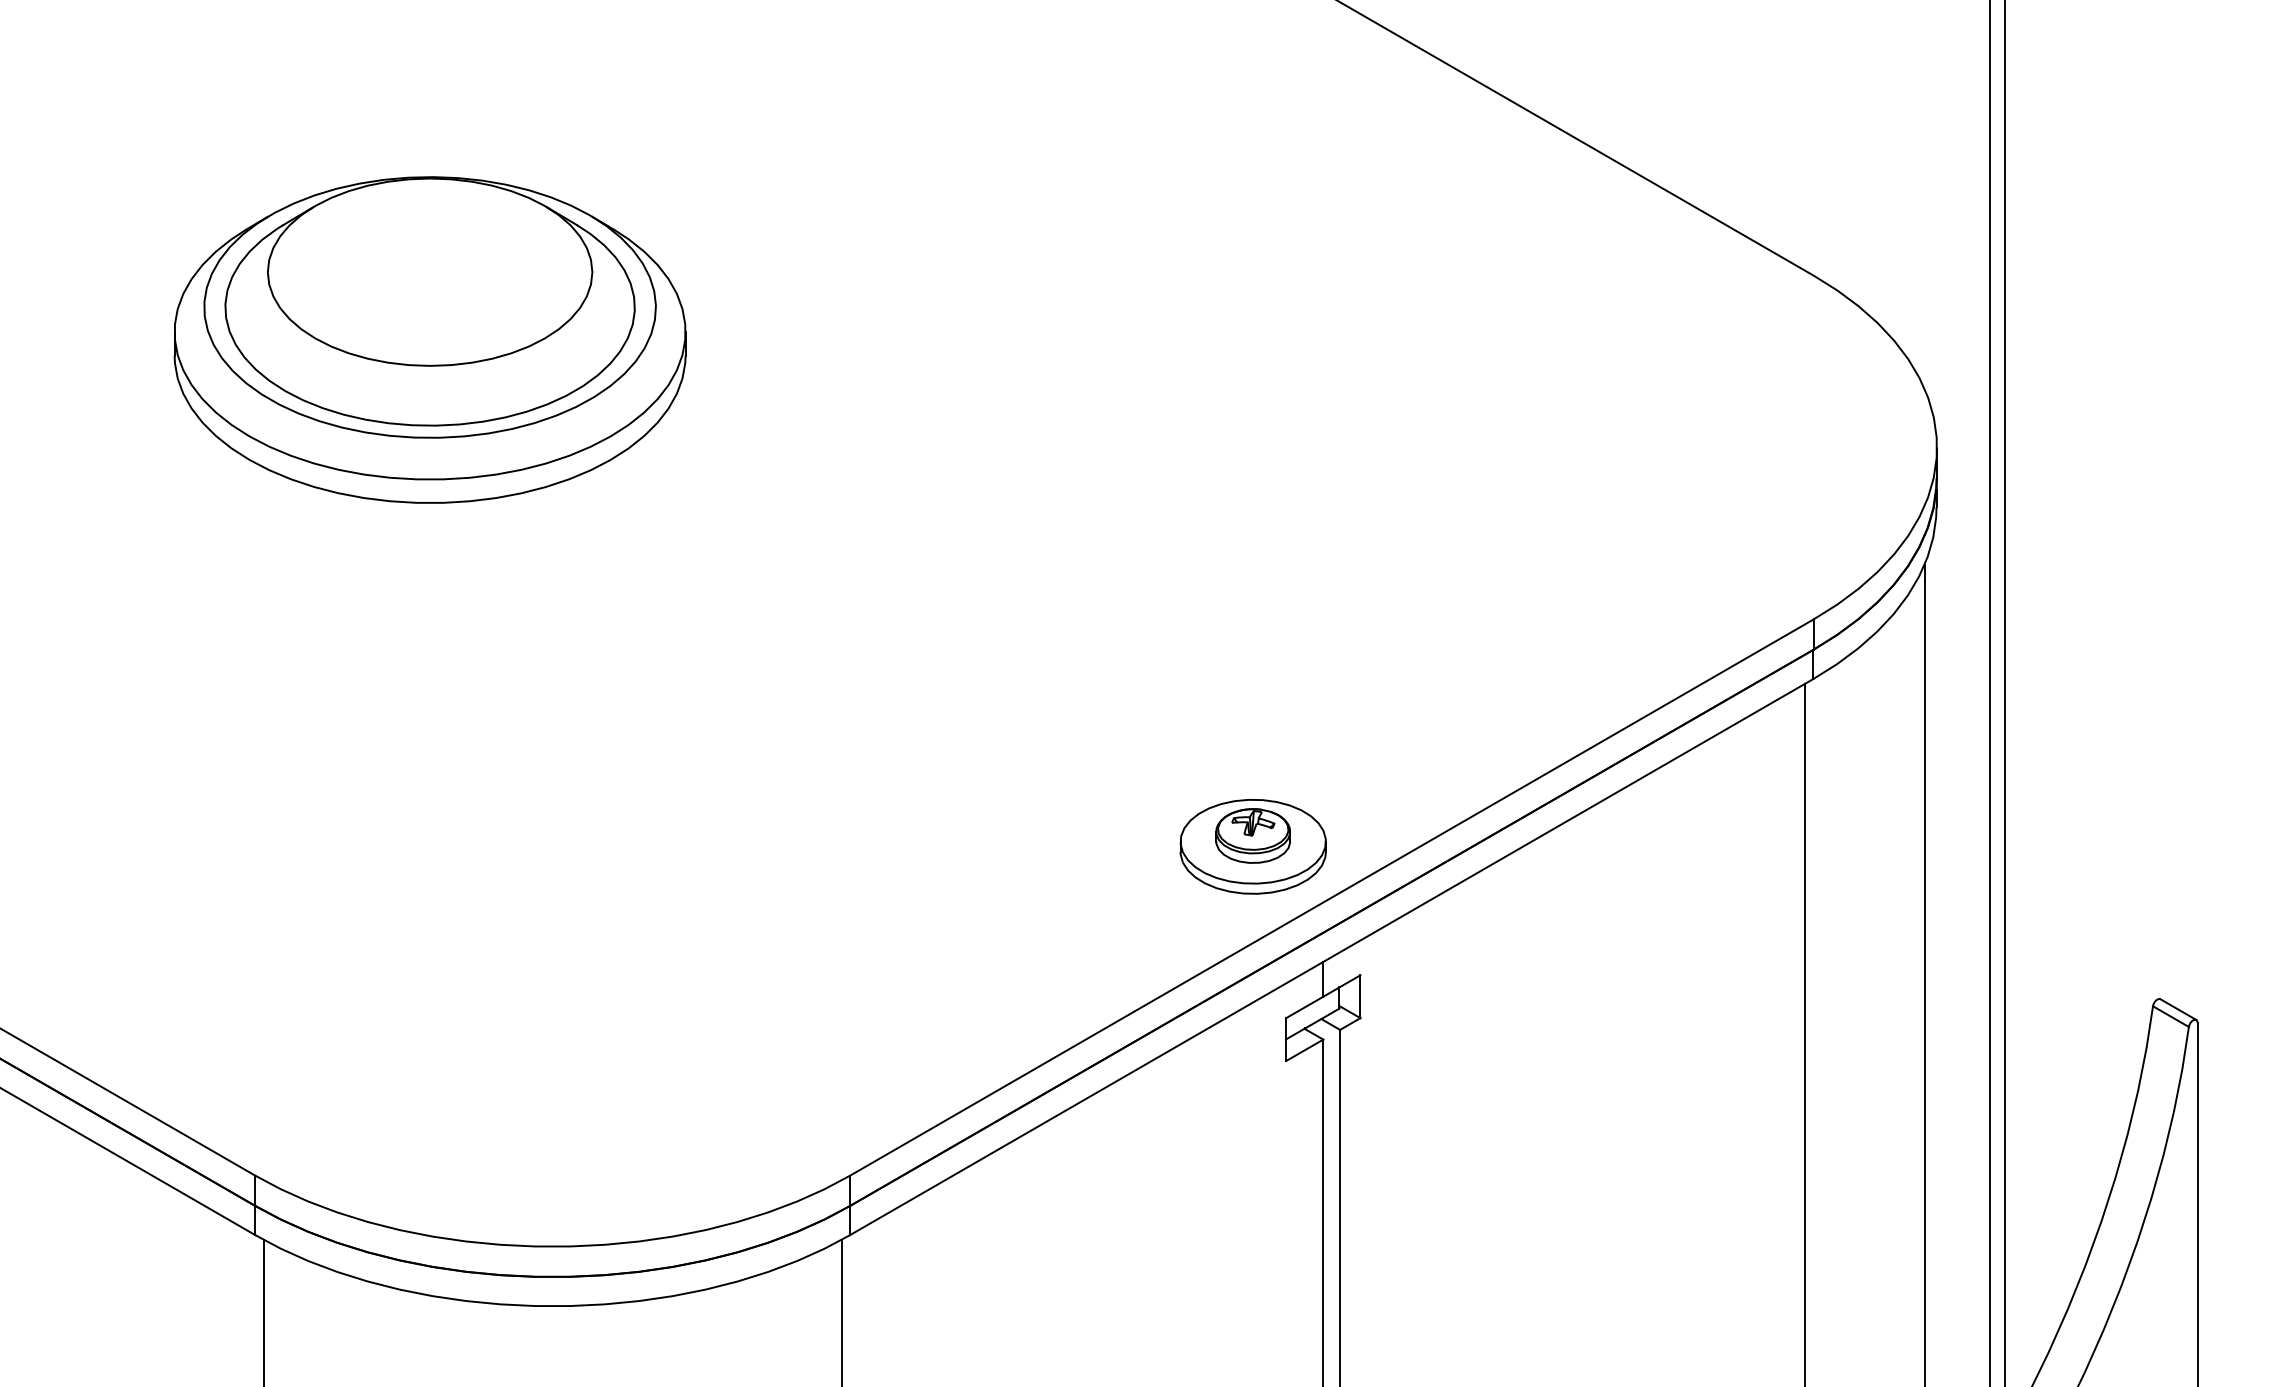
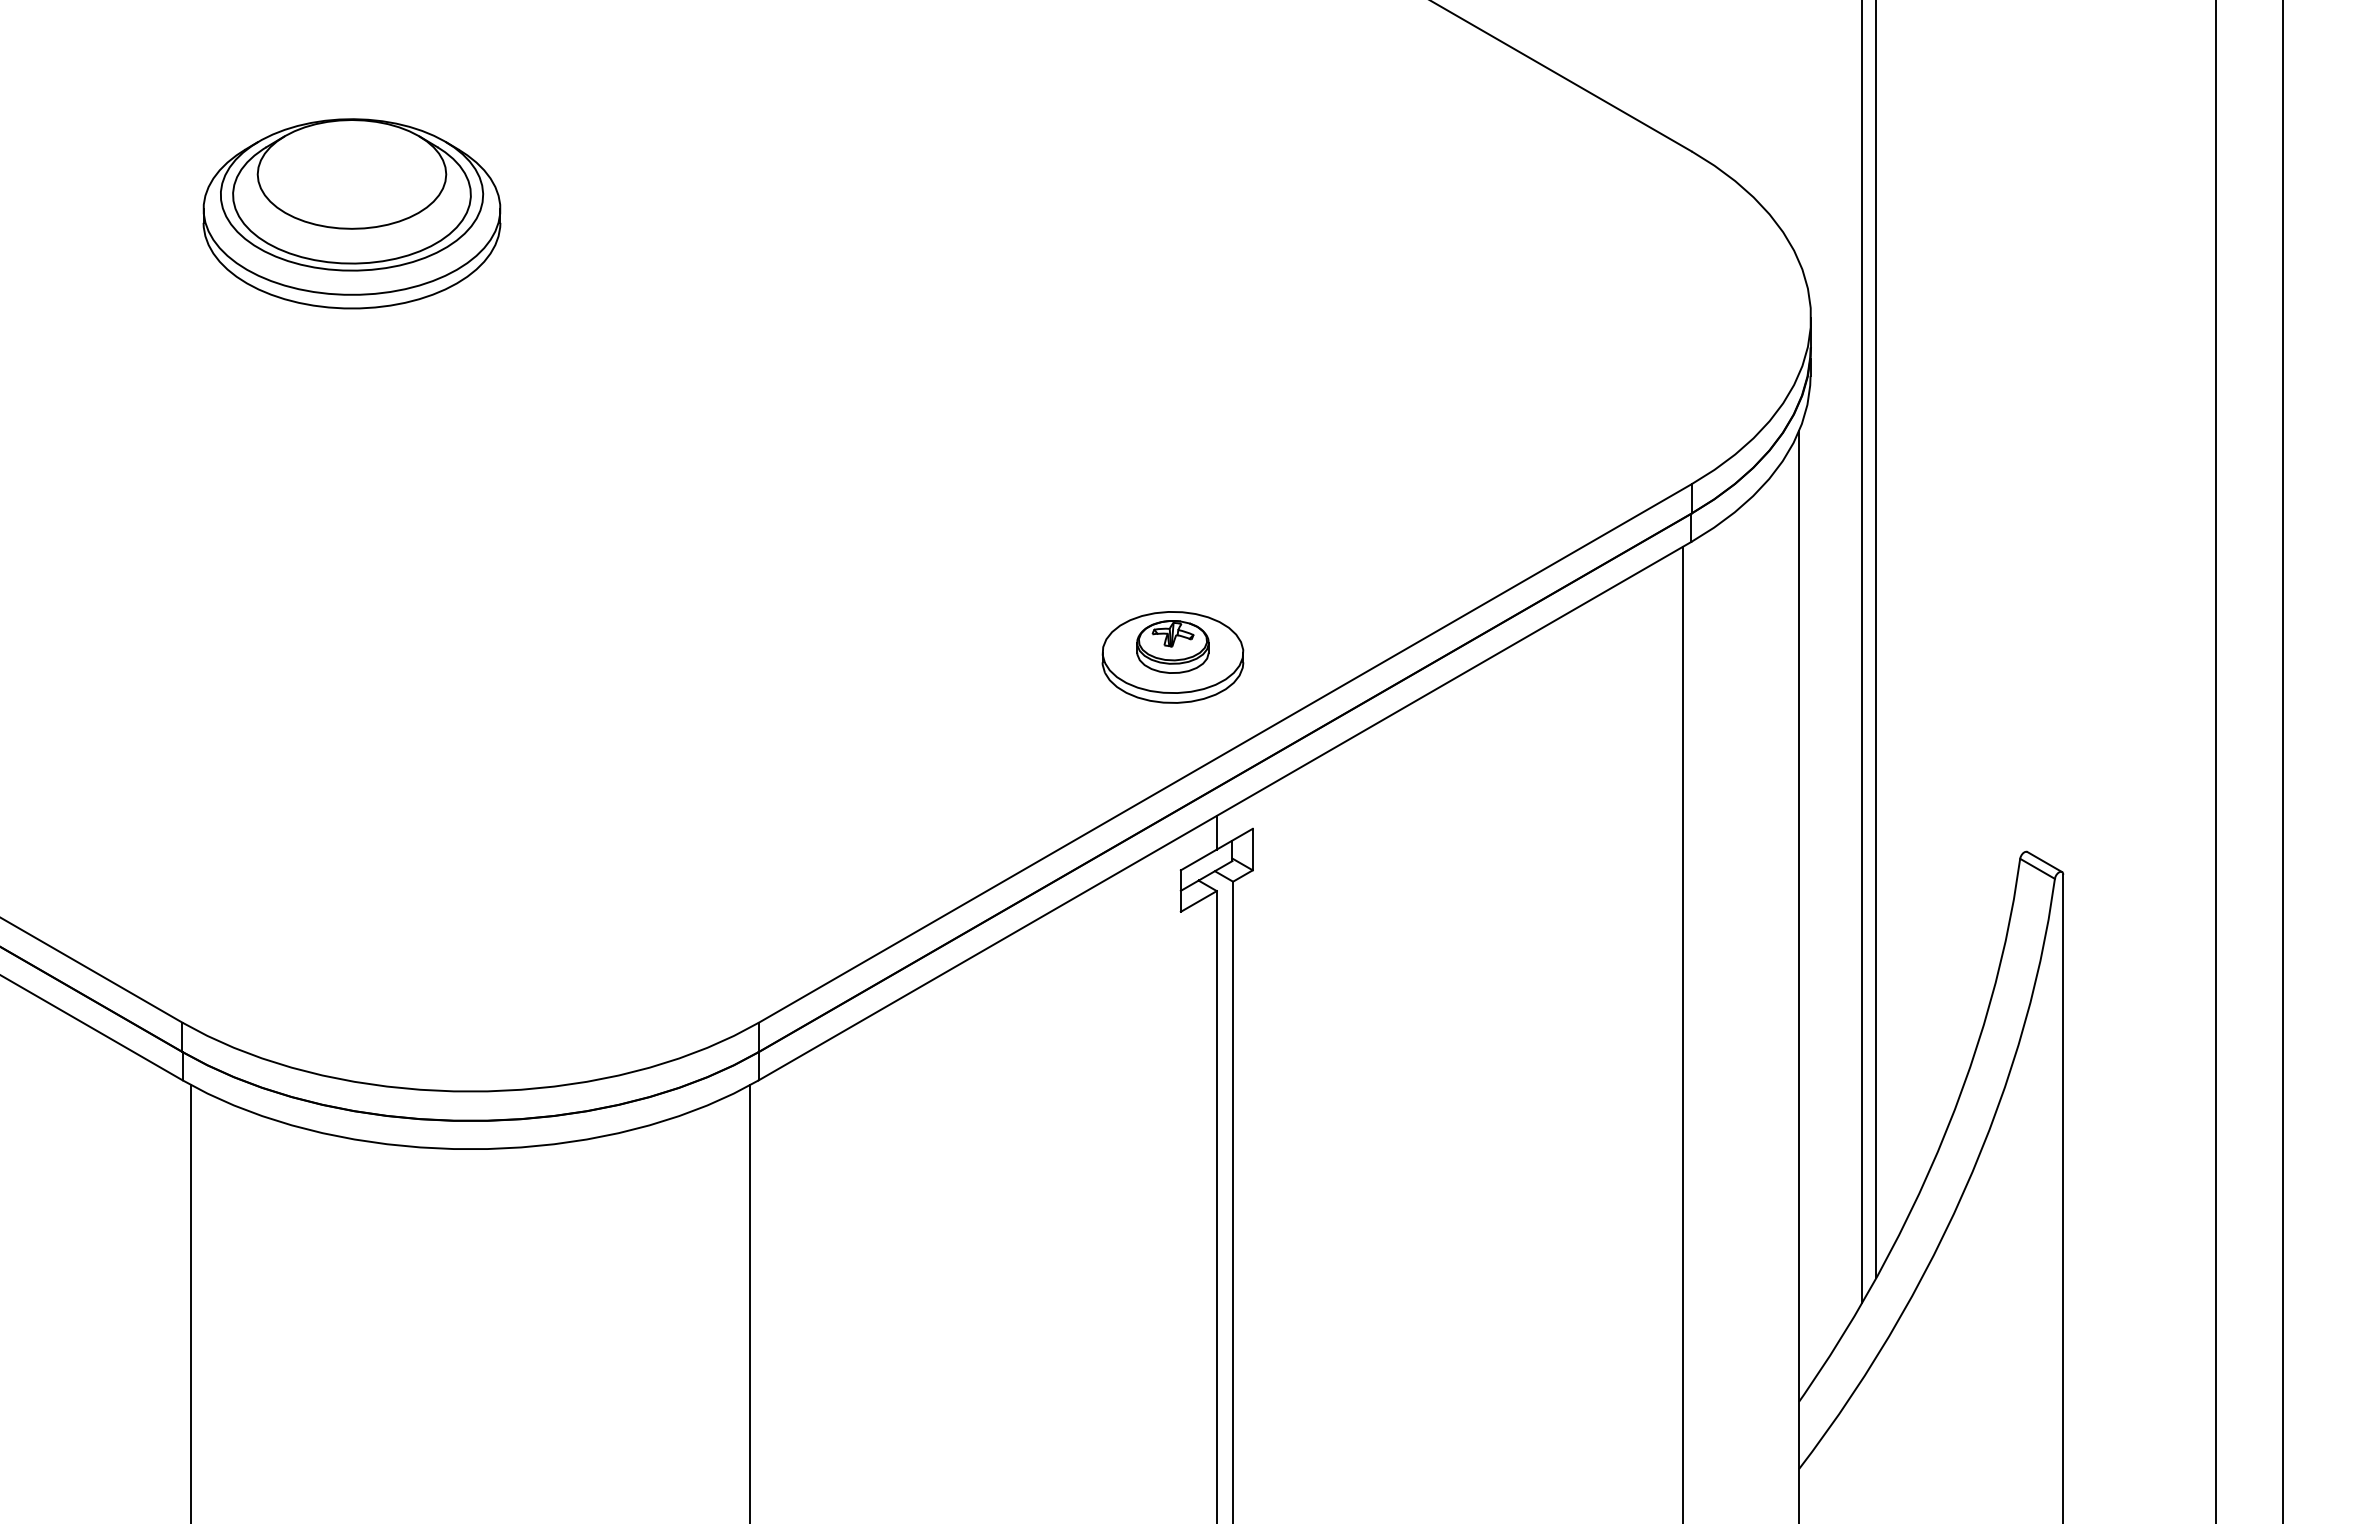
part: (429, 339) -> (351, 213), size x0.6
part: (1252, 846) -> (1172, 657), moved

